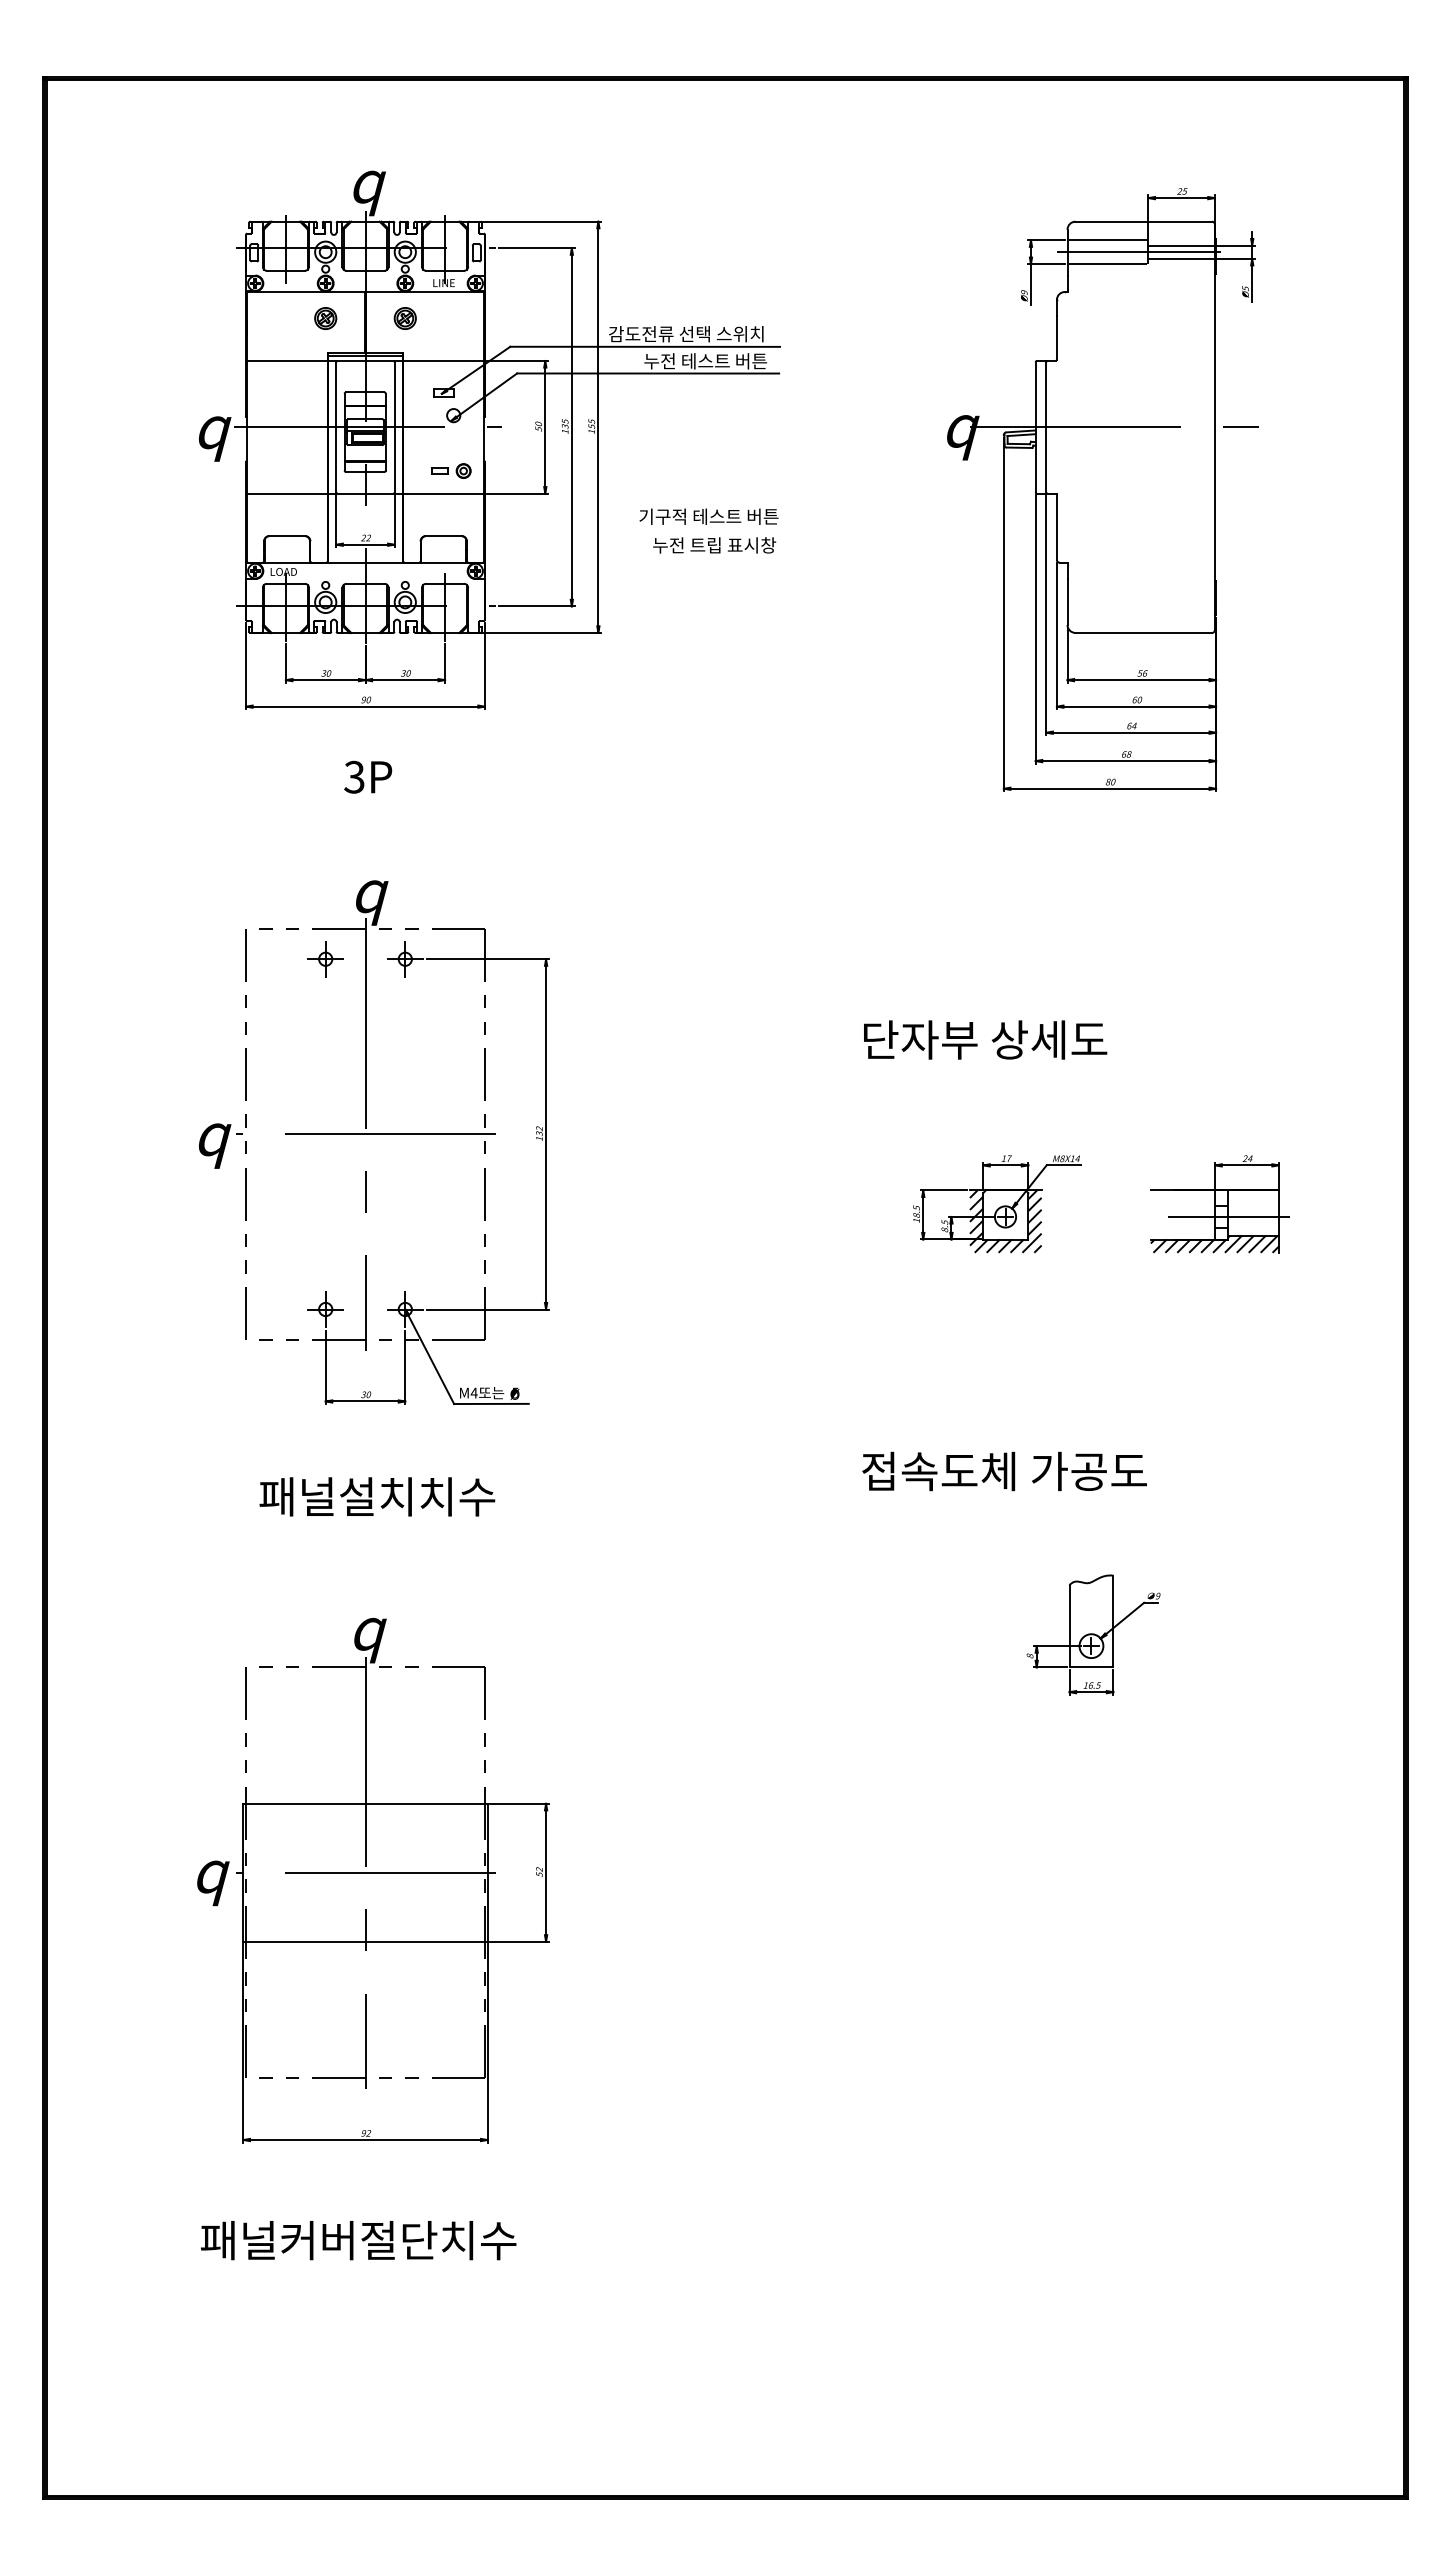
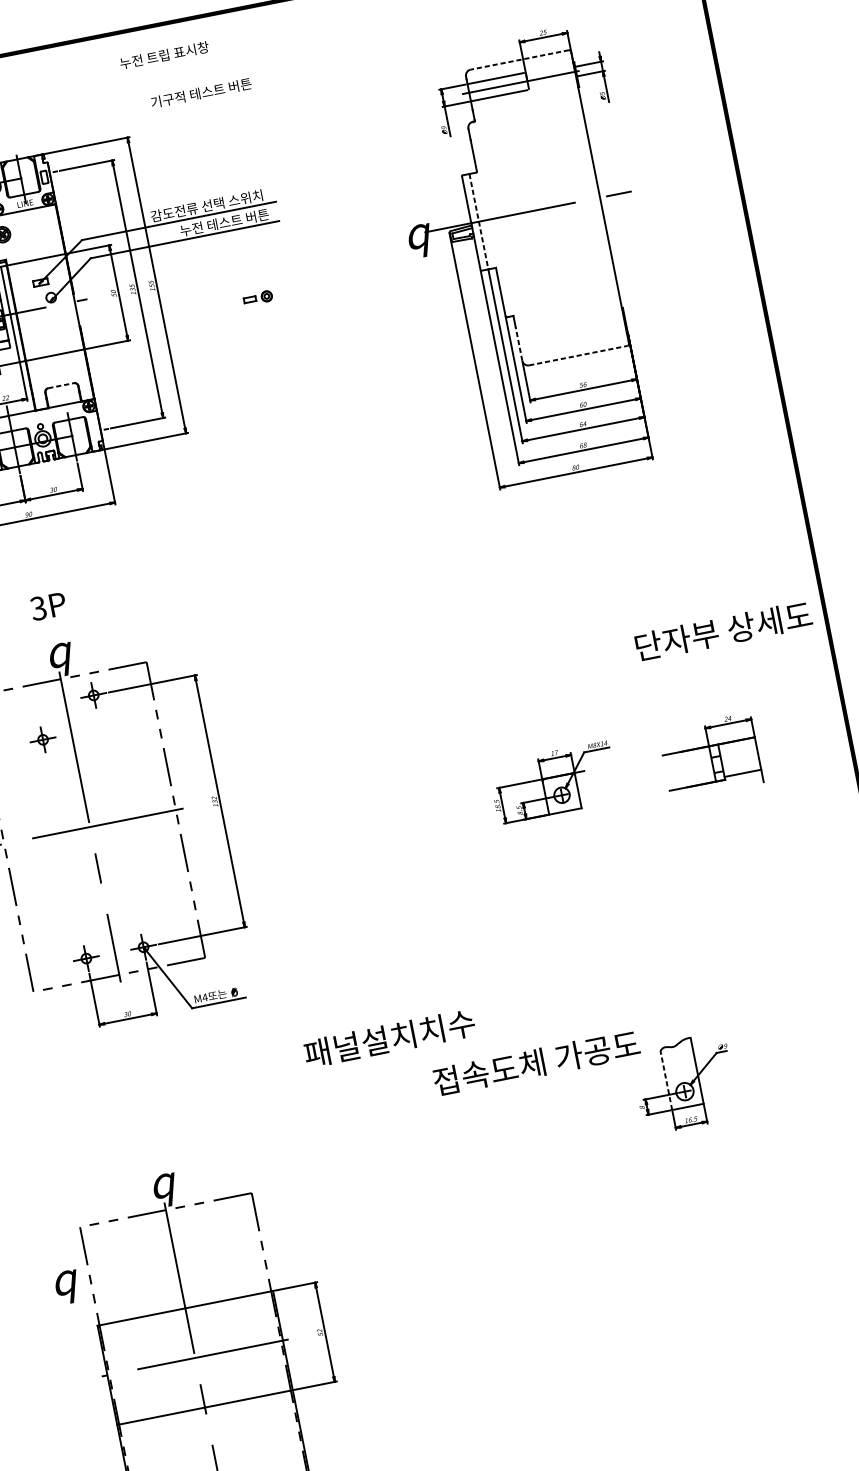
line: (1143, 221) -> (519, 59), solid -> dashed
line: (1181, 245) -> (550, 71), removed
line: (1181, 258) -> (552, 81), removed
line: (1046, 427) -> (479, 221), solid -> dashed
part: (451, 470) -> (258, 297), moved
text: (708, 516) -> (201, 93), moved
line: (443, 536) -> (61, 386), solid -> dashed
text: (714, 545) -> (164, 55), moved
line: (1067, 601) -> (518, 343), solid -> dashed
line: (1144, 632) -> (578, 355), solid -> dashed
text: (368, 776) -> (48, 605), moved
part: (325, 959) -> (42, 740), moved
text: (985, 1039) -> (723, 630), moved
line: (1228, 1216) -> (722, 763), removed
hatch: (1005, 1221) -> (562, 798), removed
hatch: (1214, 1243) -> (716, 784), removed
text: (1004, 1471) -> (536, 1063), moved
text: (377, 1496) -> (389, 1038), moved
line: (1069, 1625) -> (666, 1079), solid -> dashed
text: (213, 1883) -> (67, 1287), moved

